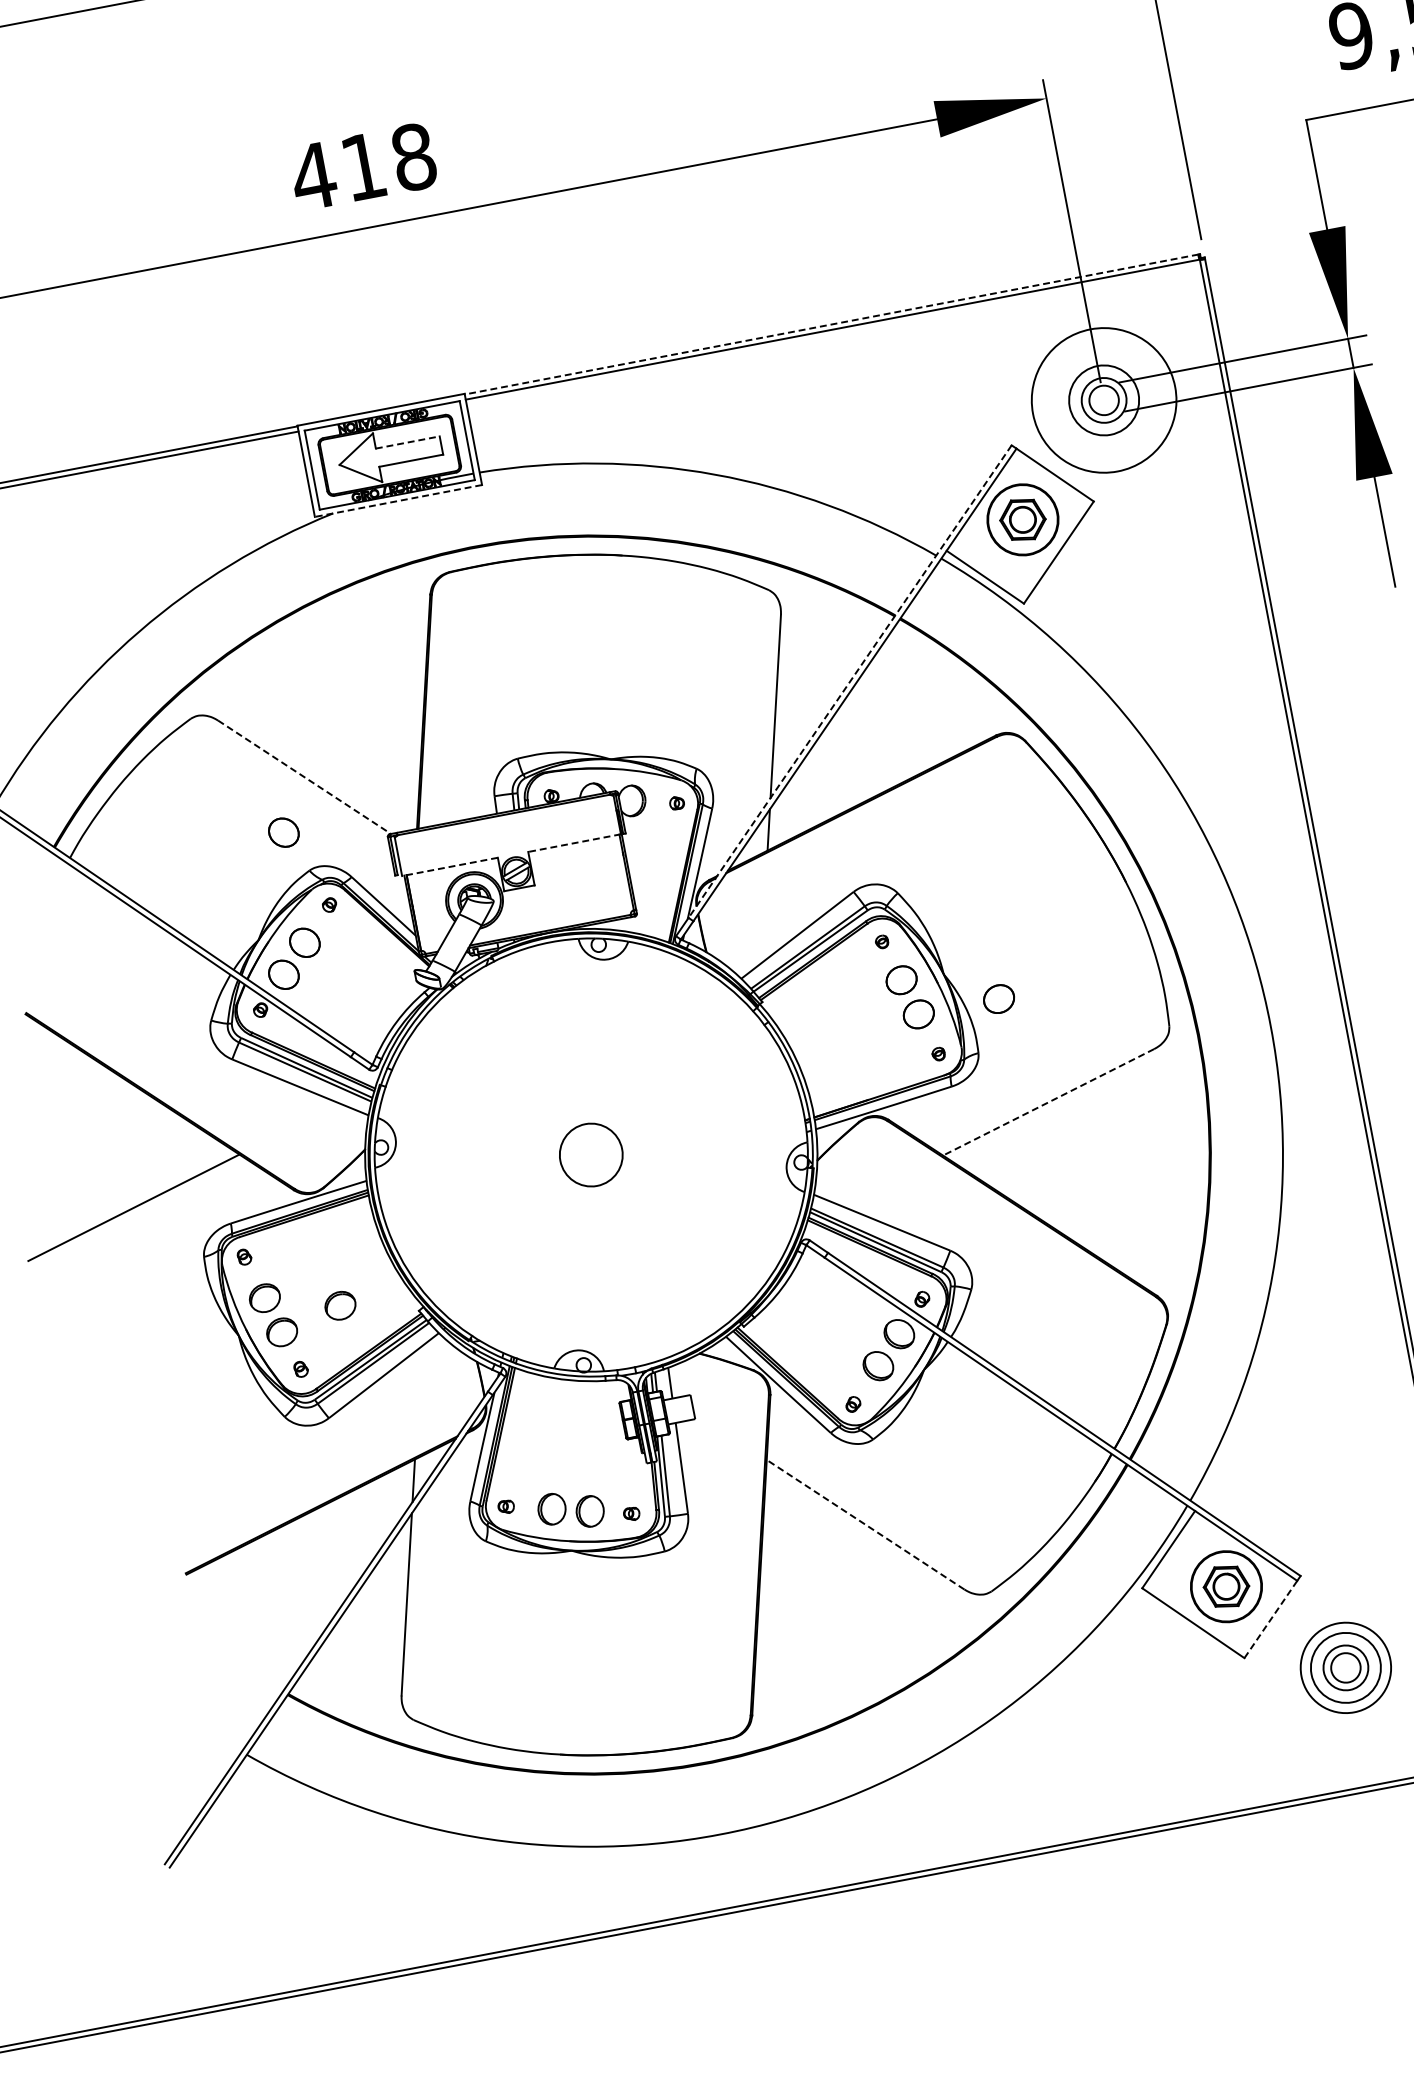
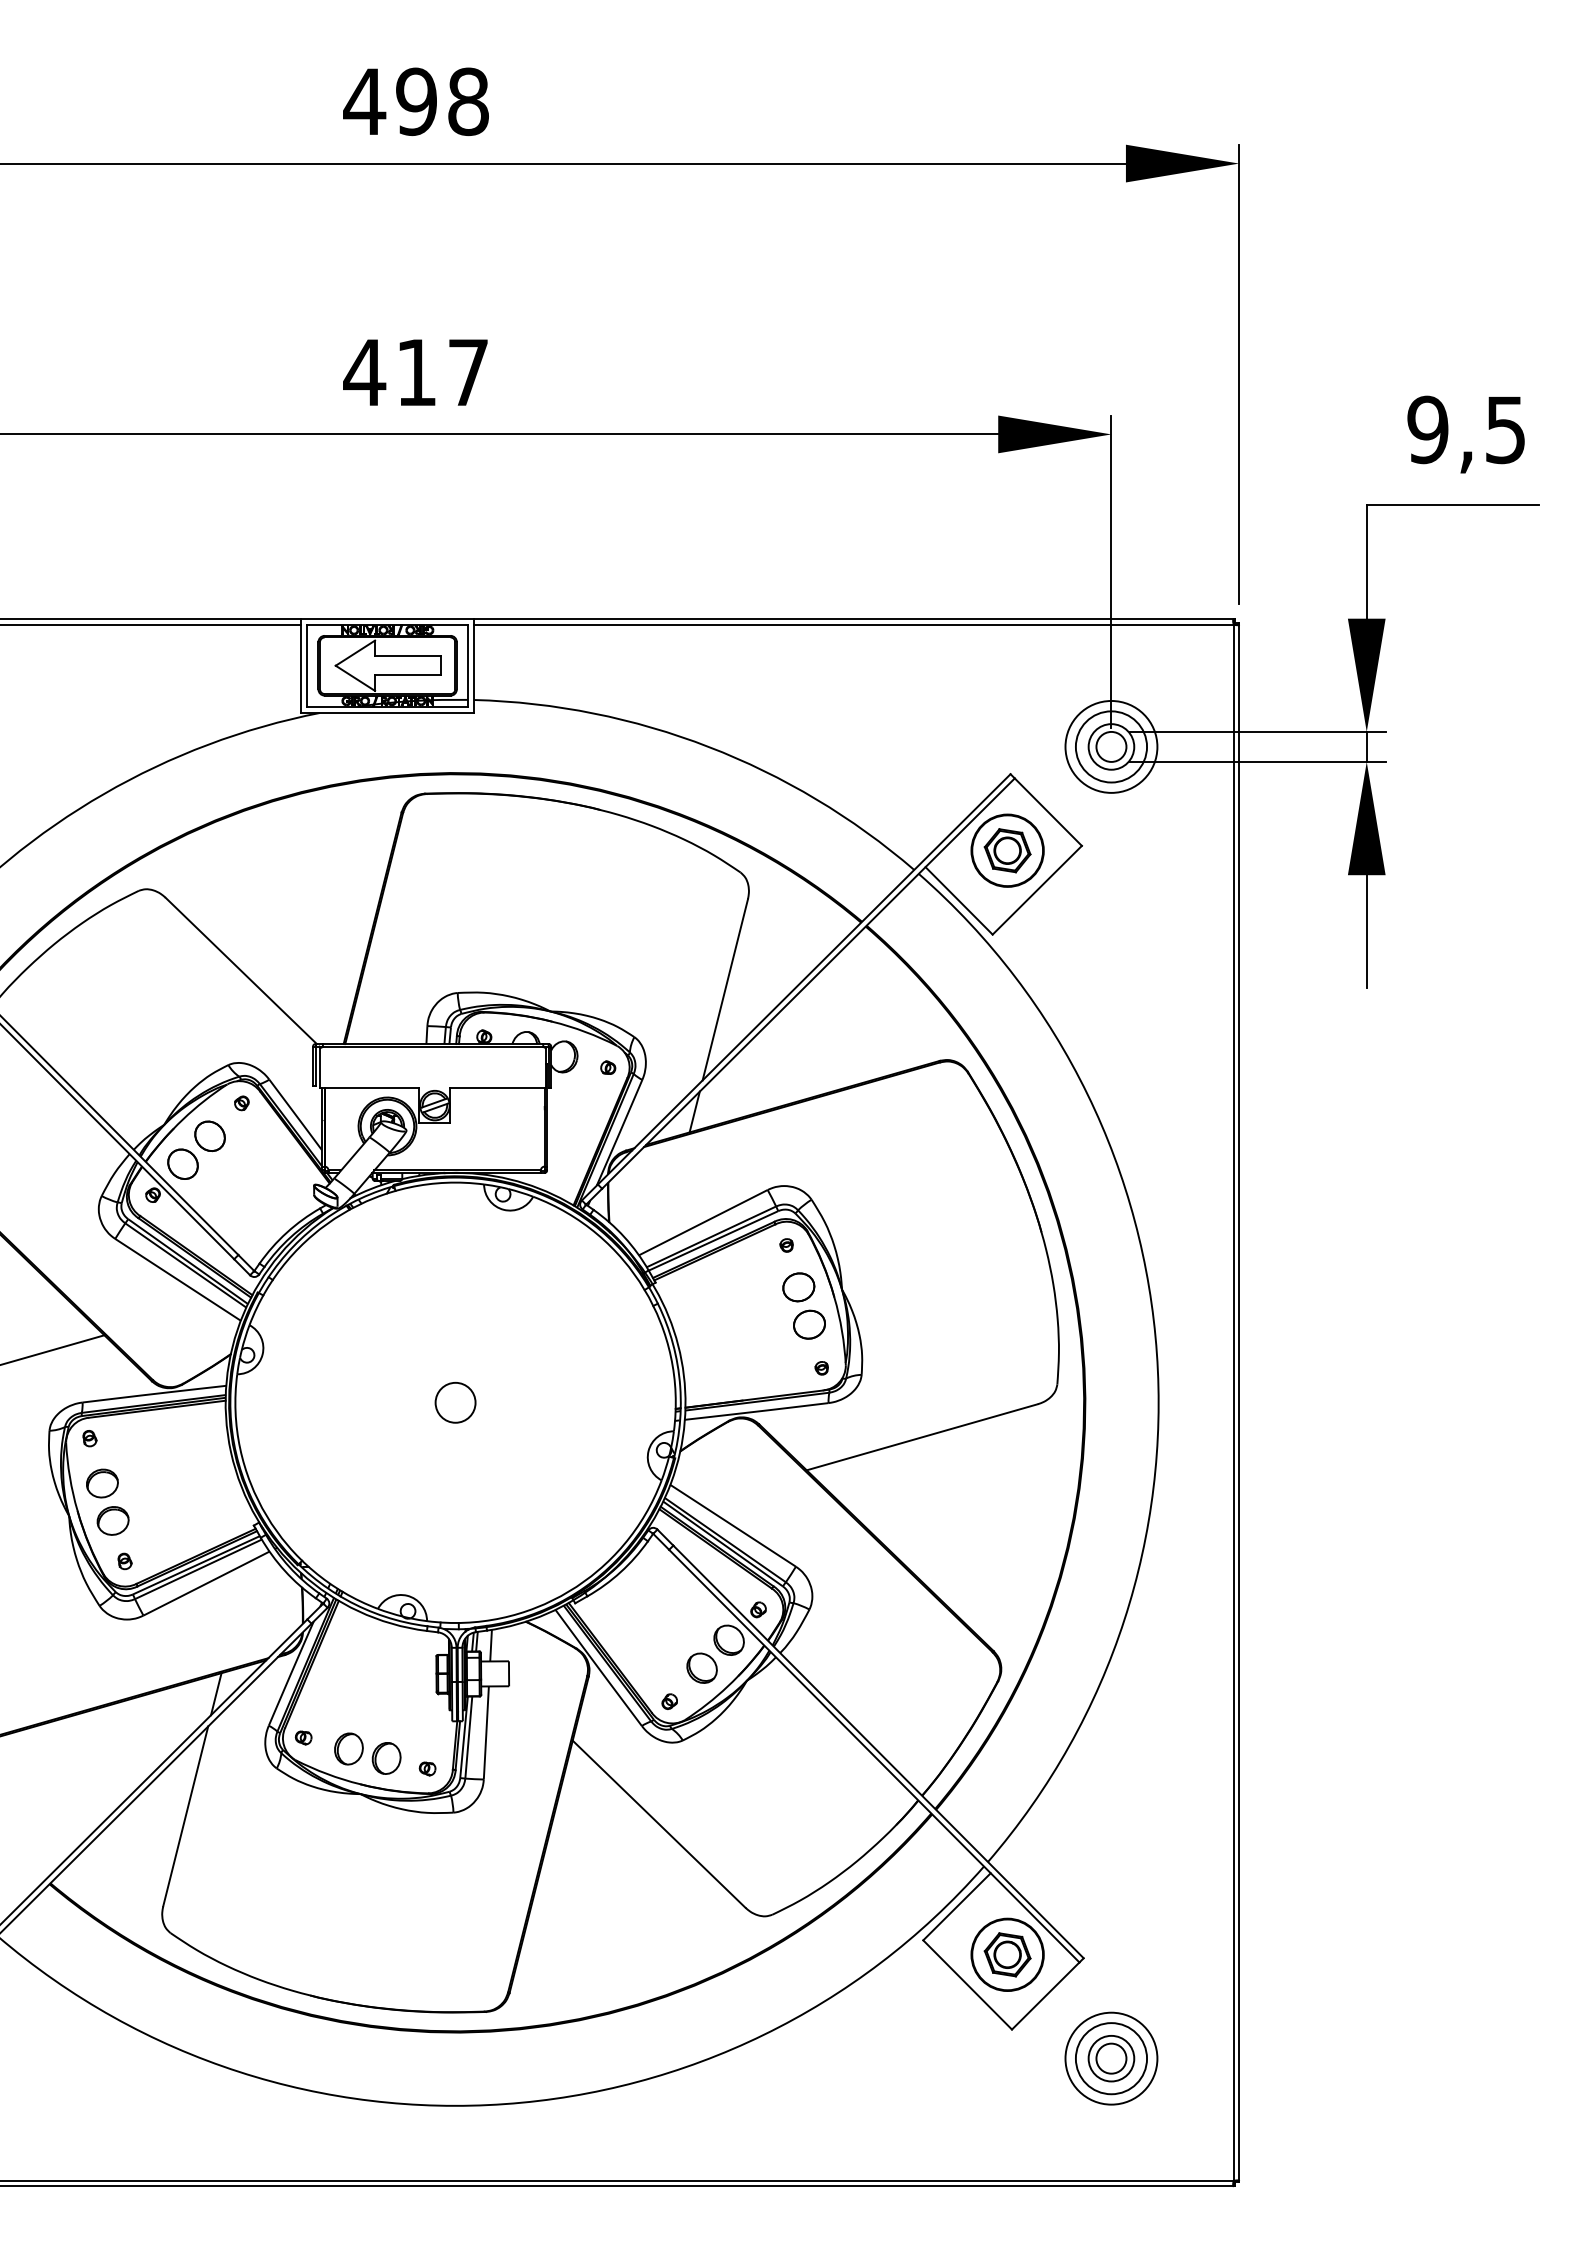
text: (413, 157) -> (468, 372), 418 -> 417
line: (831, 324) -> (853, 619), dashed -> solid
circle: (1104, 399) -> (1111, 746), size x0.62
line: (408, 442) -> (408, 656), dashed -> solid
line: (398, 500) -> (387, 712), dashed -> solid
line: (850, 681) -> (804, 979), dashed -> solid
line: (304, 777) -> (241, 971), dashed -> solid
part: (283, 832) -> (209, 1022), removed
line: (574, 843) -> (498, 1088), dashed -> solid
line: (450, 867) -> (369, 1088), dashed -> solid
part: (999, 998) -> (892, 1324), removed
line: (1047, 1102) -> (921, 1437), dashed -> solid
circle: (591, 1154) -> (455, 1402), size x0.62
part: (340, 1305) -> (176, 1505), removed
line: (864, 1524) -> (658, 1823), dashed -> solid
line: (1270, 1620) -> (1045, 1996), dashed -> solid

